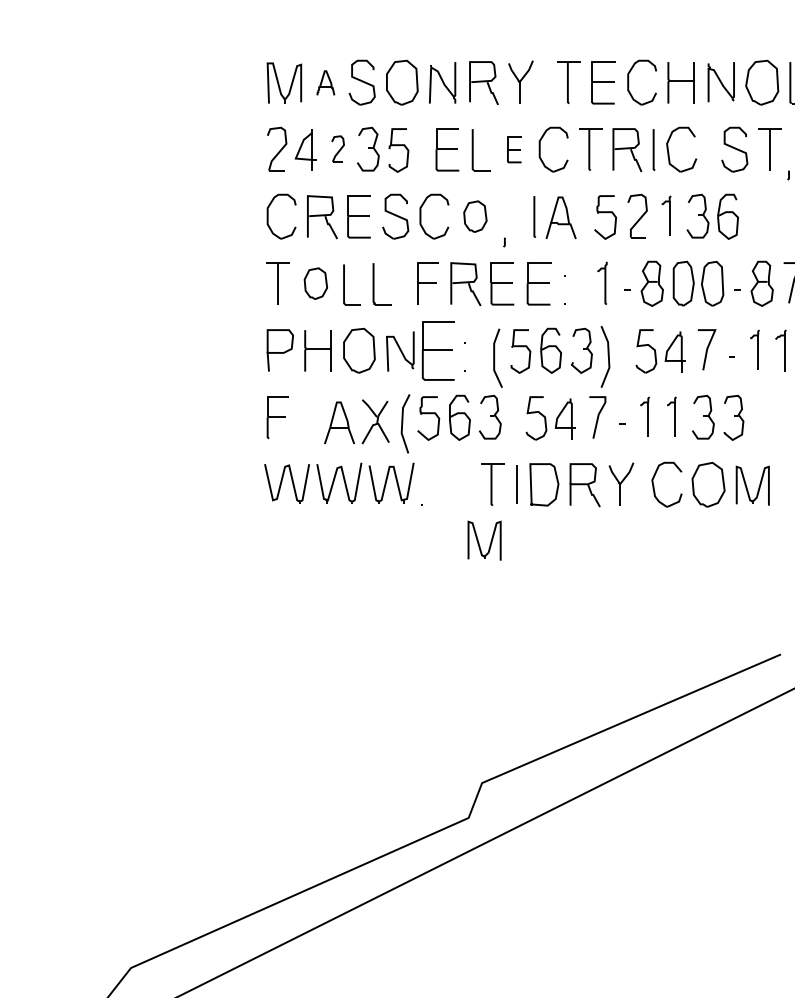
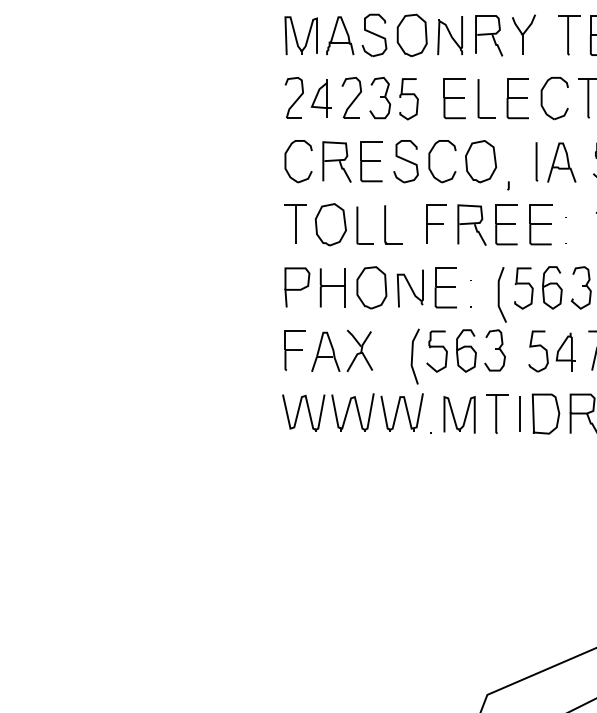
part: (325, 82) -> (339, 35), size x1.67
part: (337, 148) -> (351, 97), size x1.67
part: (514, 149) -> (517, 98), size x1.67
part: (475, 216) -> (481, 161), size x1.43
part: (315, 283) -> (330, 224), size x1.43
part: (437, 350) -> (445, 287), size x0.71
part: (349, 424) -> (335, 353), moved
part: (484, 540) -> (459, 414), moved

